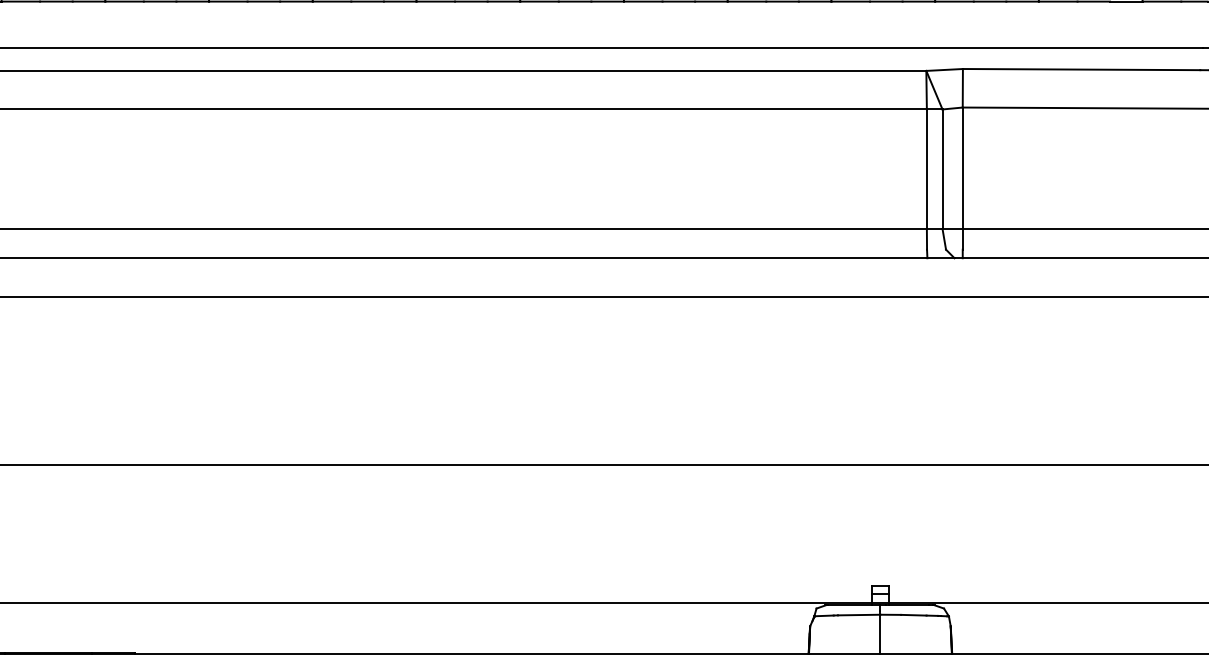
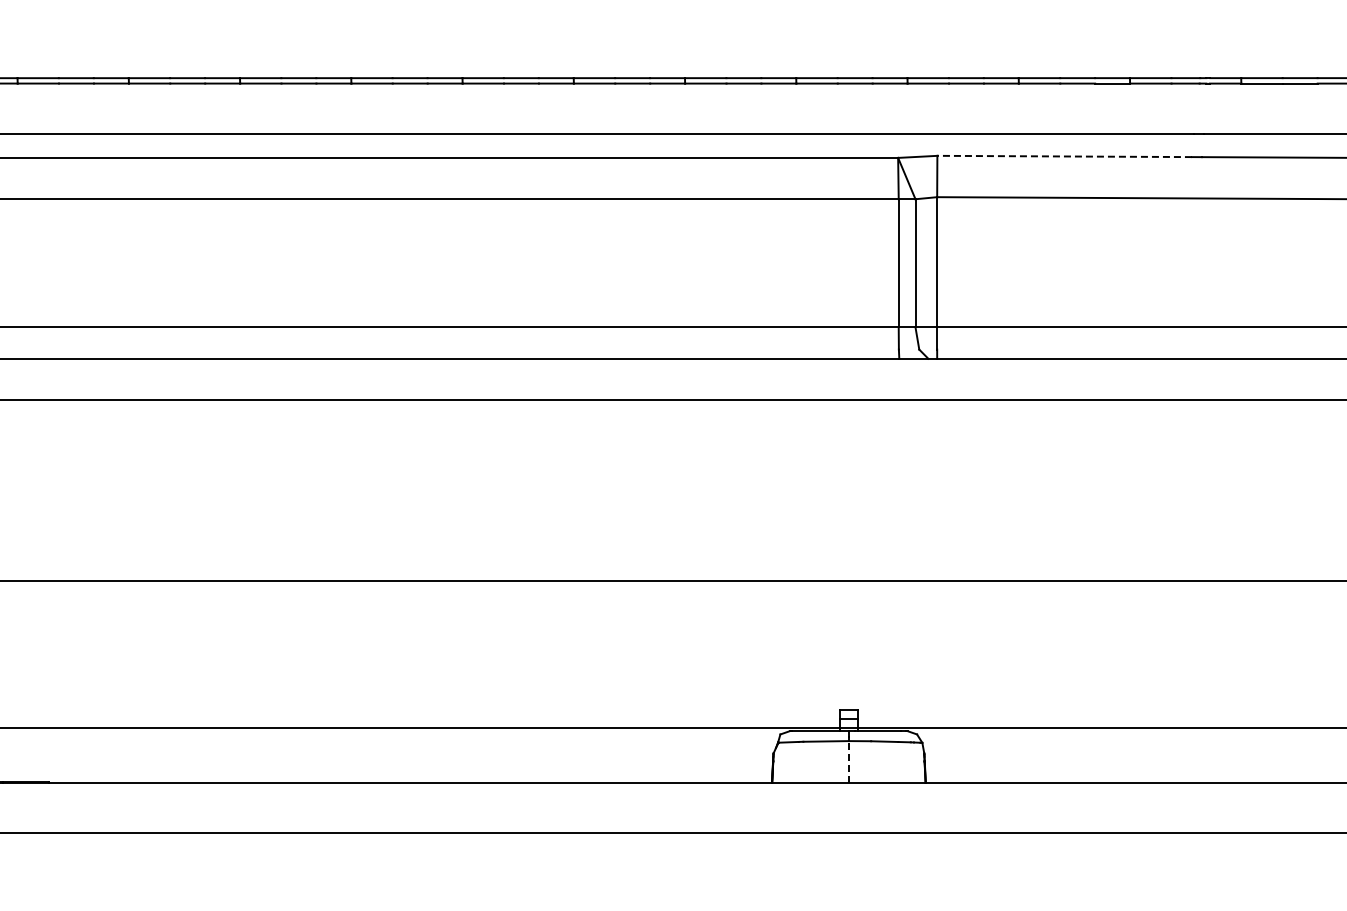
line: (1081, 69) -> (1064, 156), solid -> dashed
line: (880, 634) -> (848, 762), solid -> dashed

